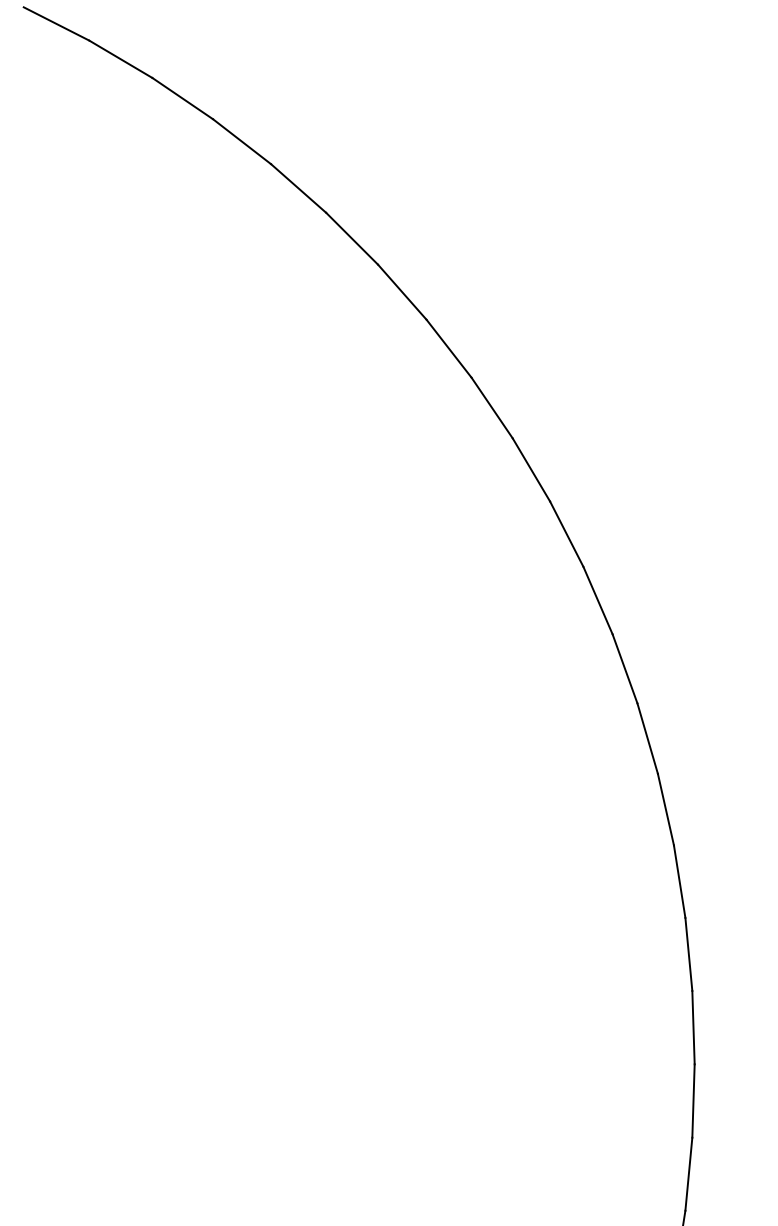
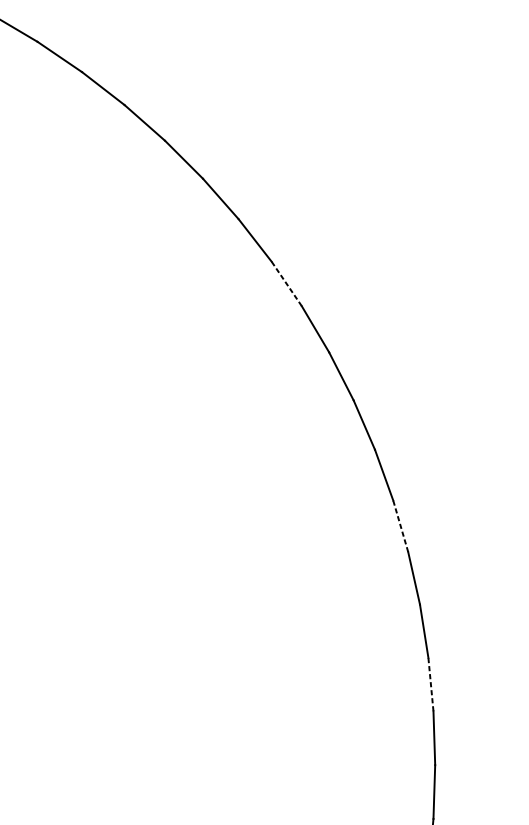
line: (492, 408) -> (286, 284), solid -> dashed
line: (647, 738) -> (400, 526), solid -> dashed
line: (688, 954) -> (430, 684), solid -> dashed

